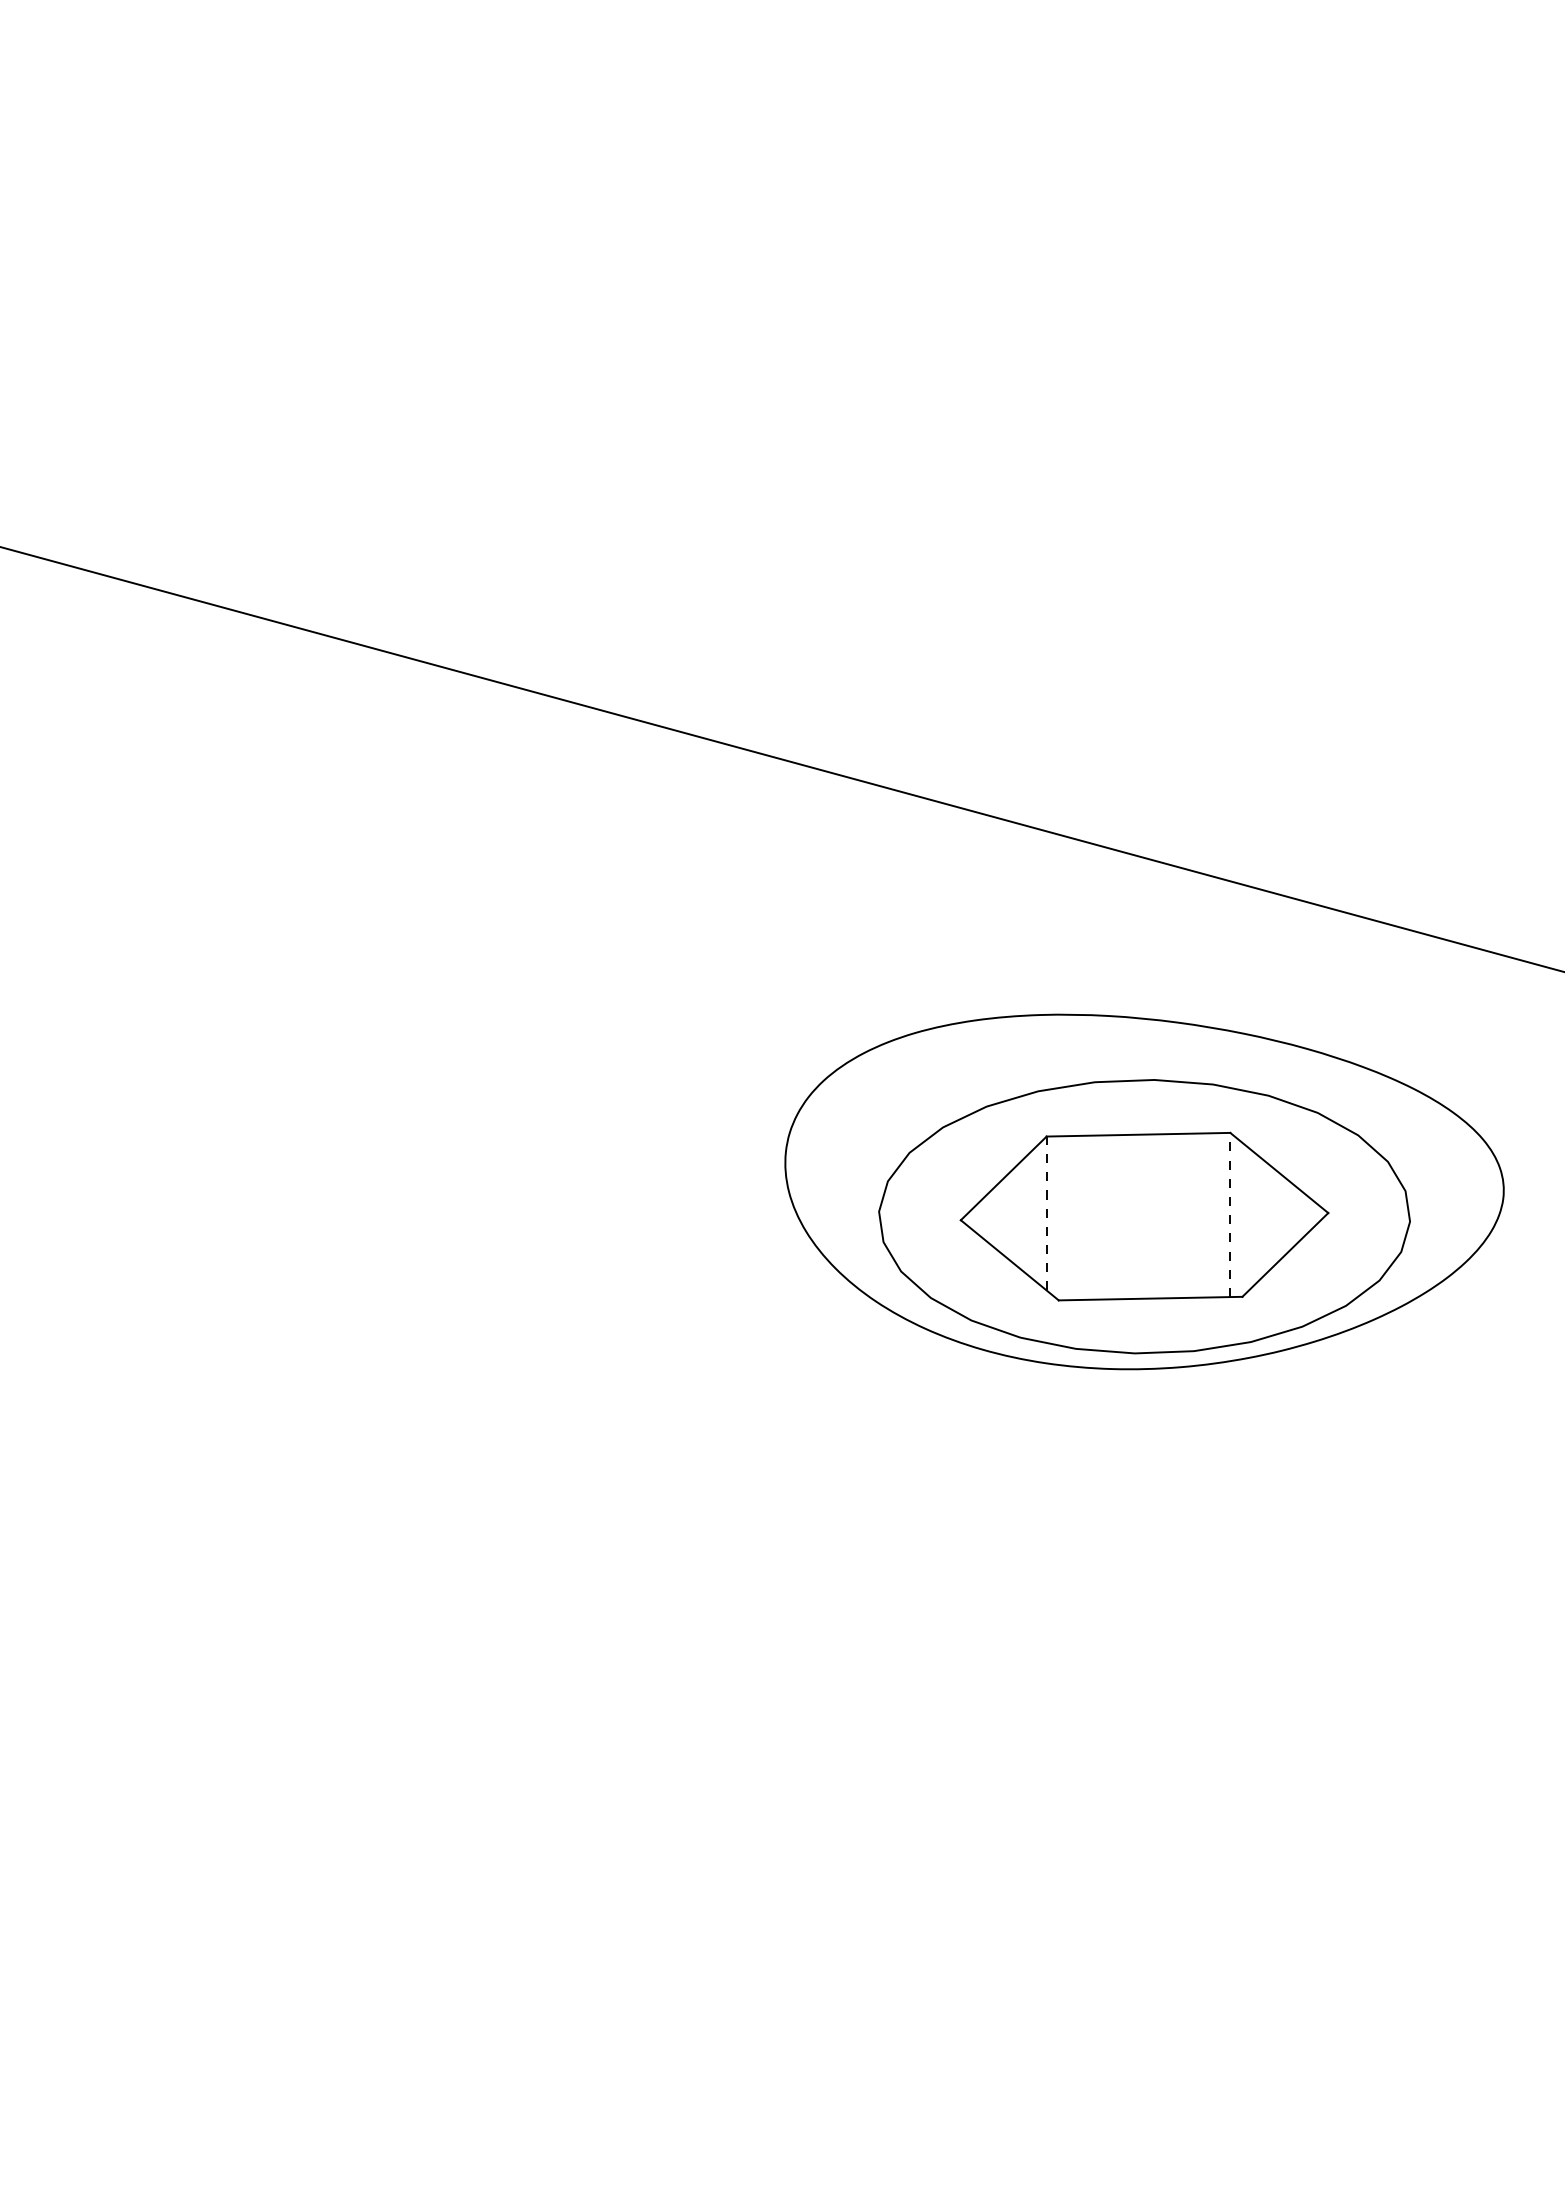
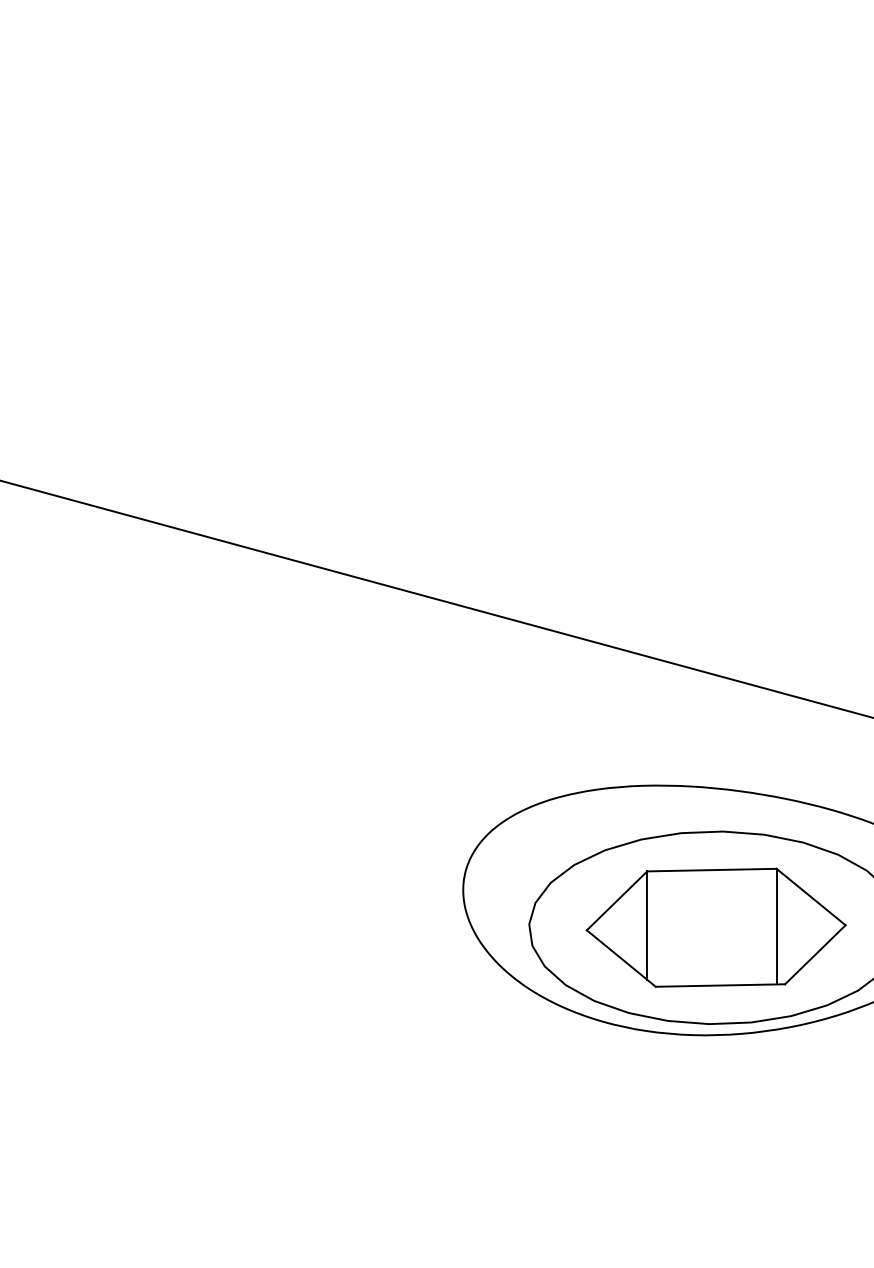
line: (1046, 1213) -> (647, 925), dashed -> solid
line: (1230, 1214) -> (776, 926), dashed -> solid

